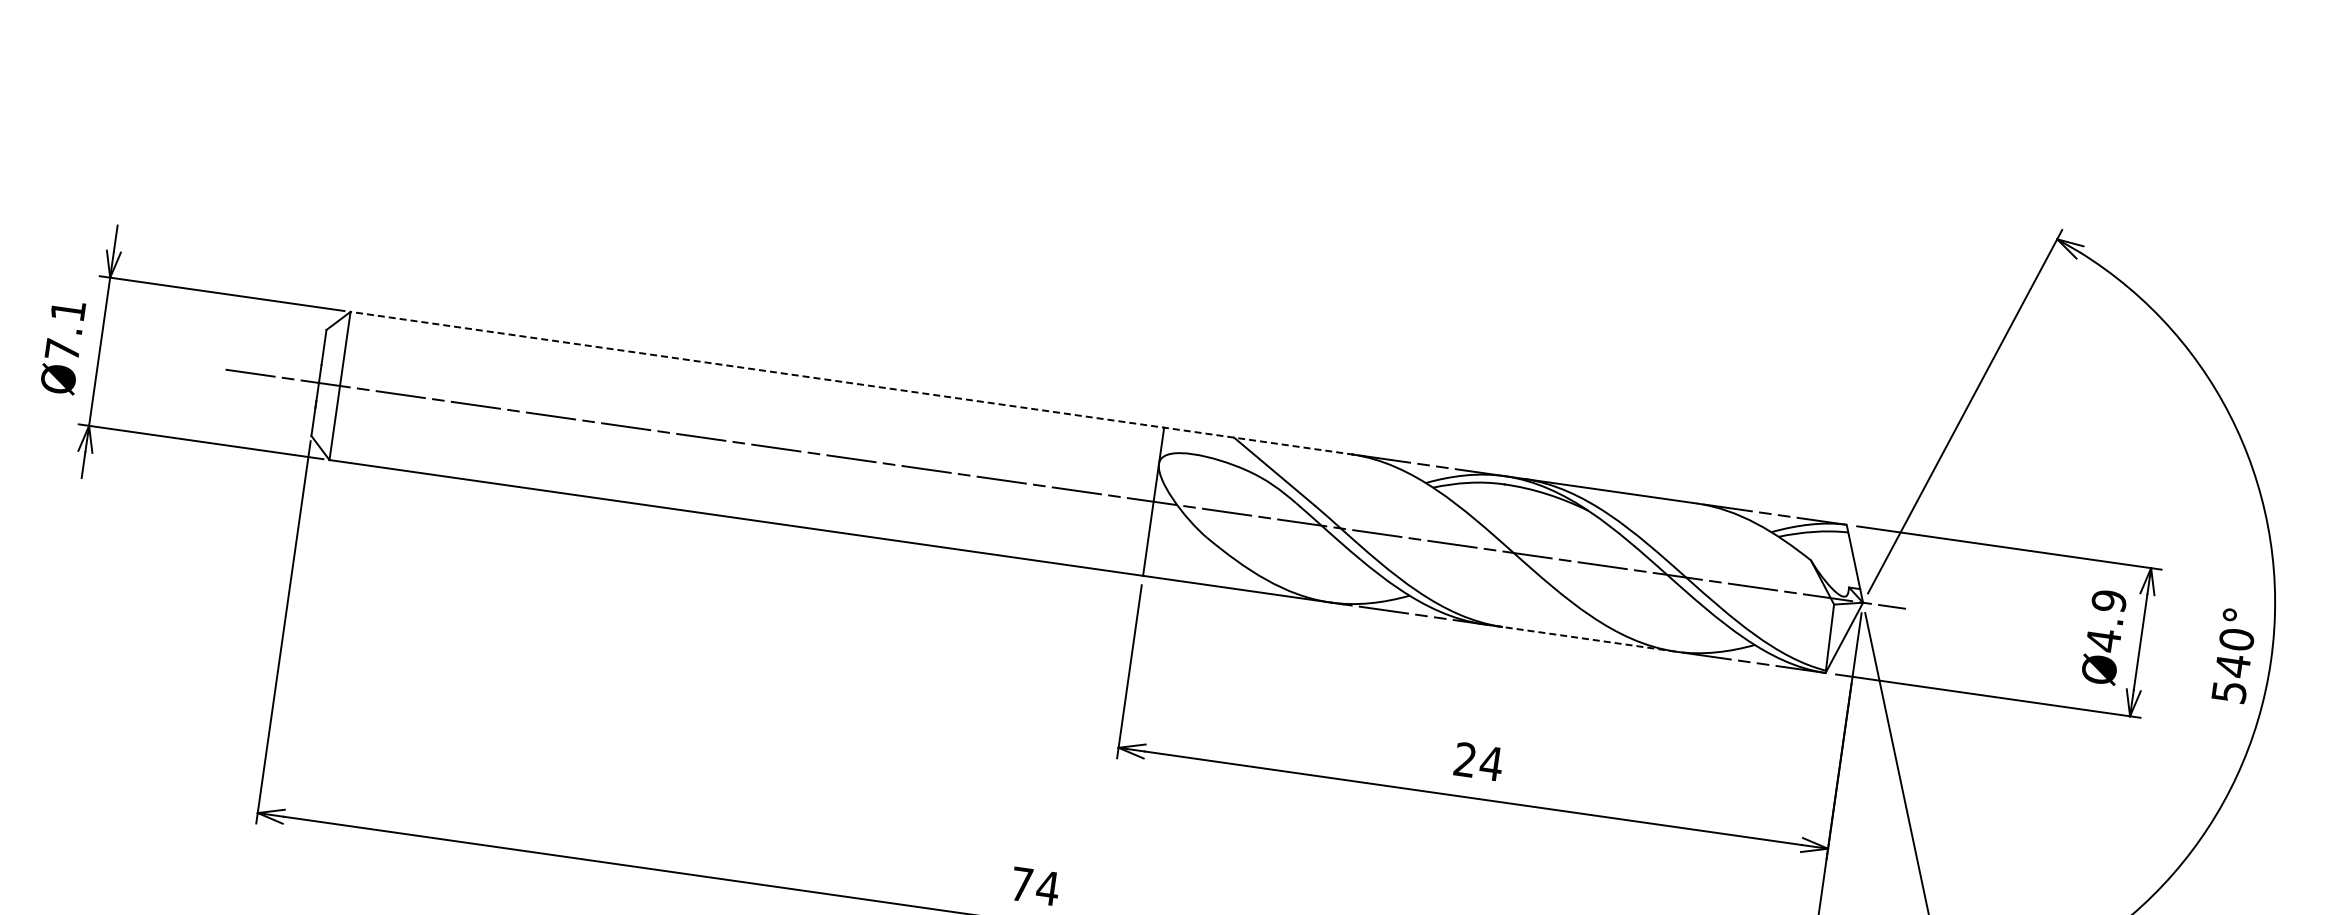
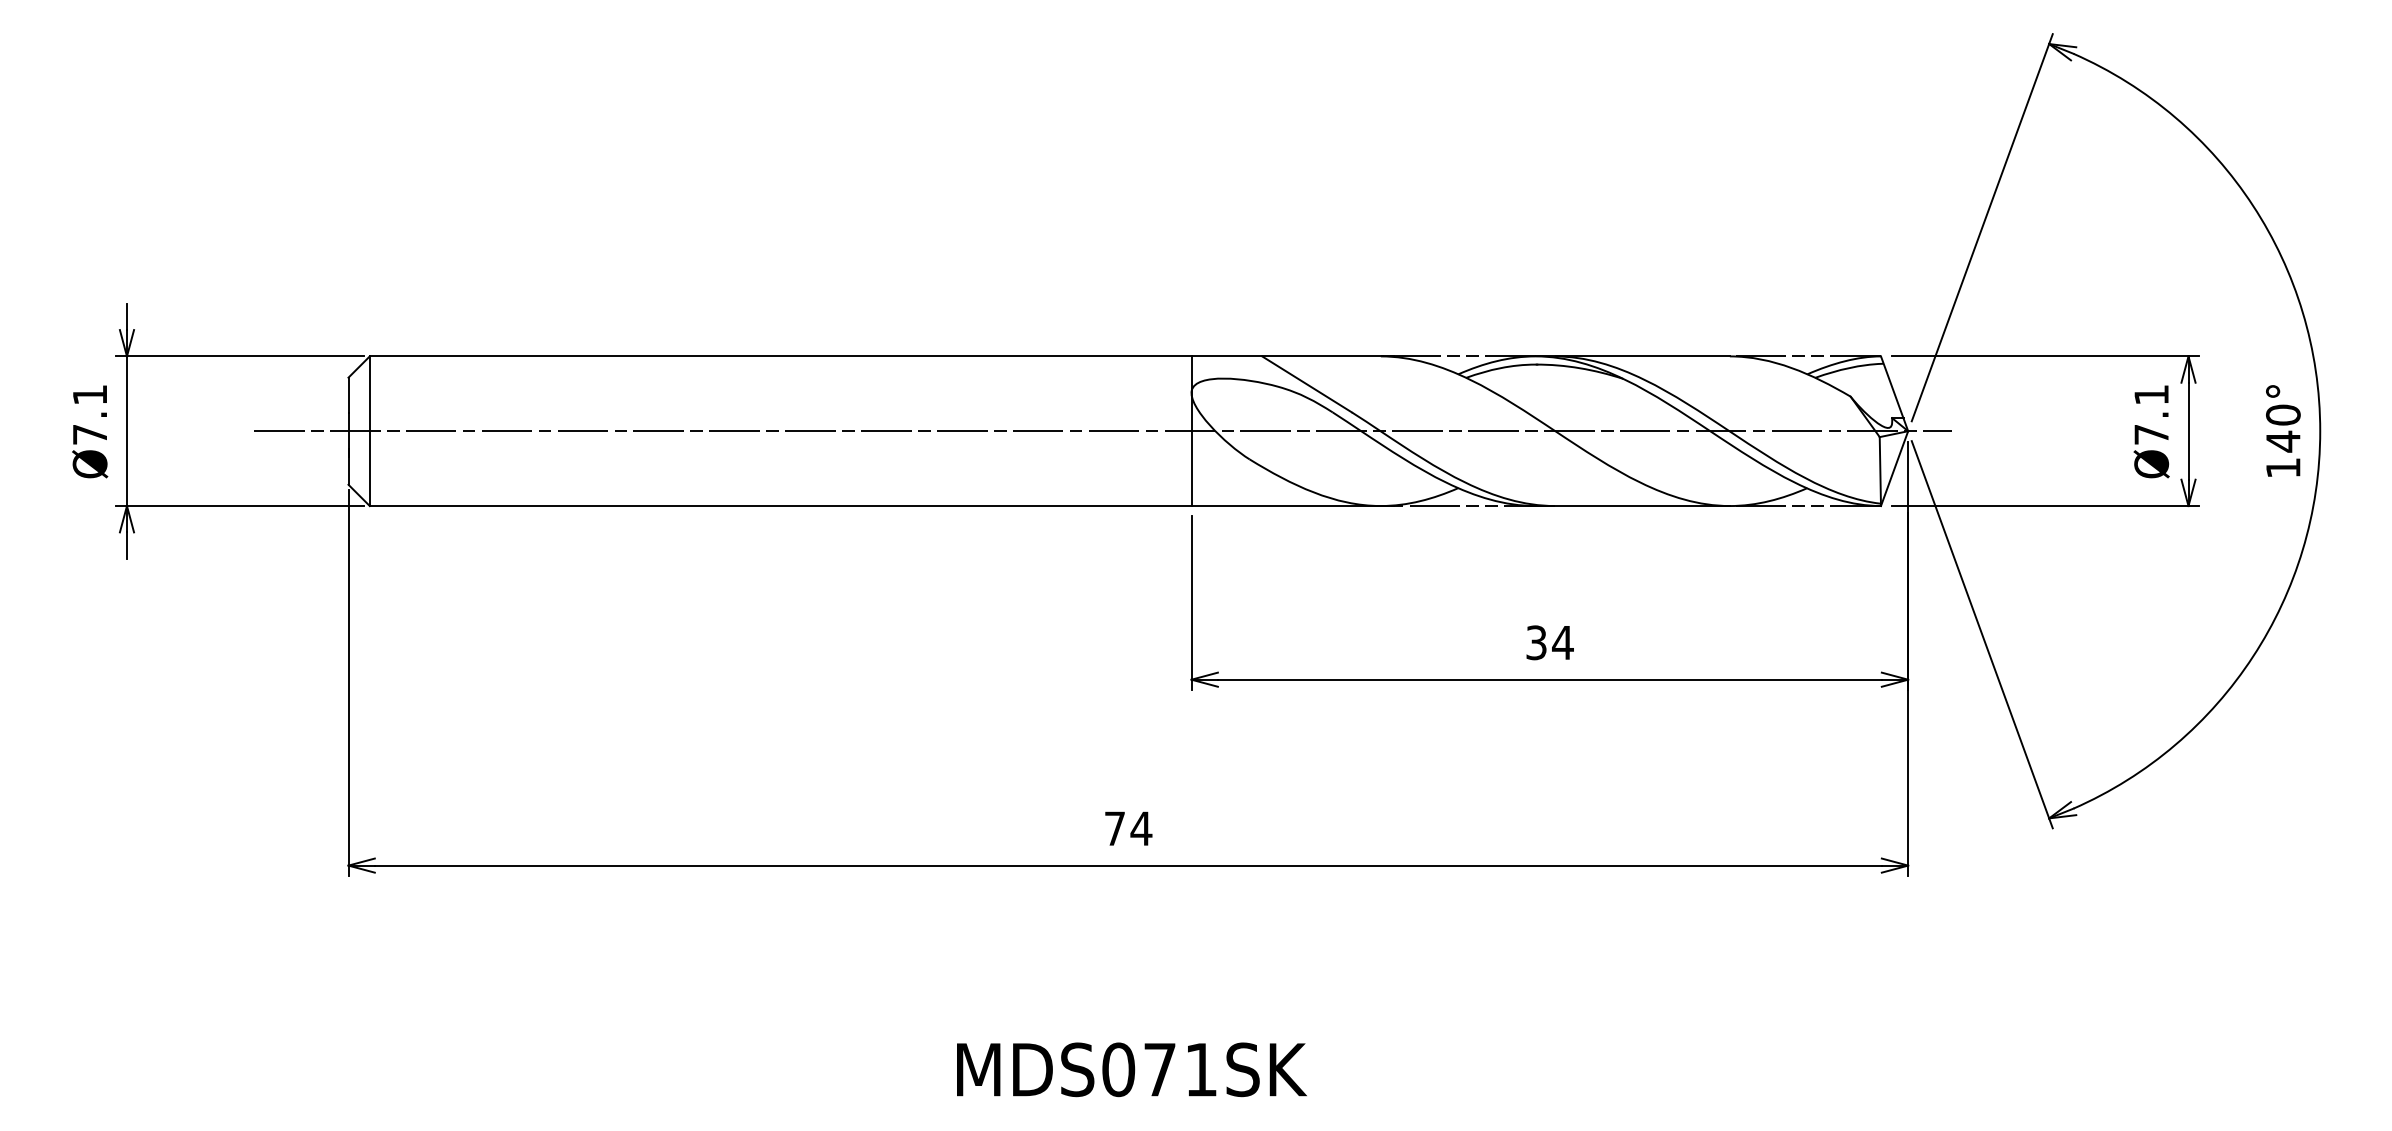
line: (857, 384) -> (881, 356), dashed -> solid
text: (2106, 620) -> (2151, 414), Ø4.9 -> Ø7.1
line: (1579, 638) -> (1632, 506), dashed -> solid
text: (2229, 692) -> (2283, 468), 540° -> 140°
text: (1465, 759) -> (1536, 642), 24 -> 34

